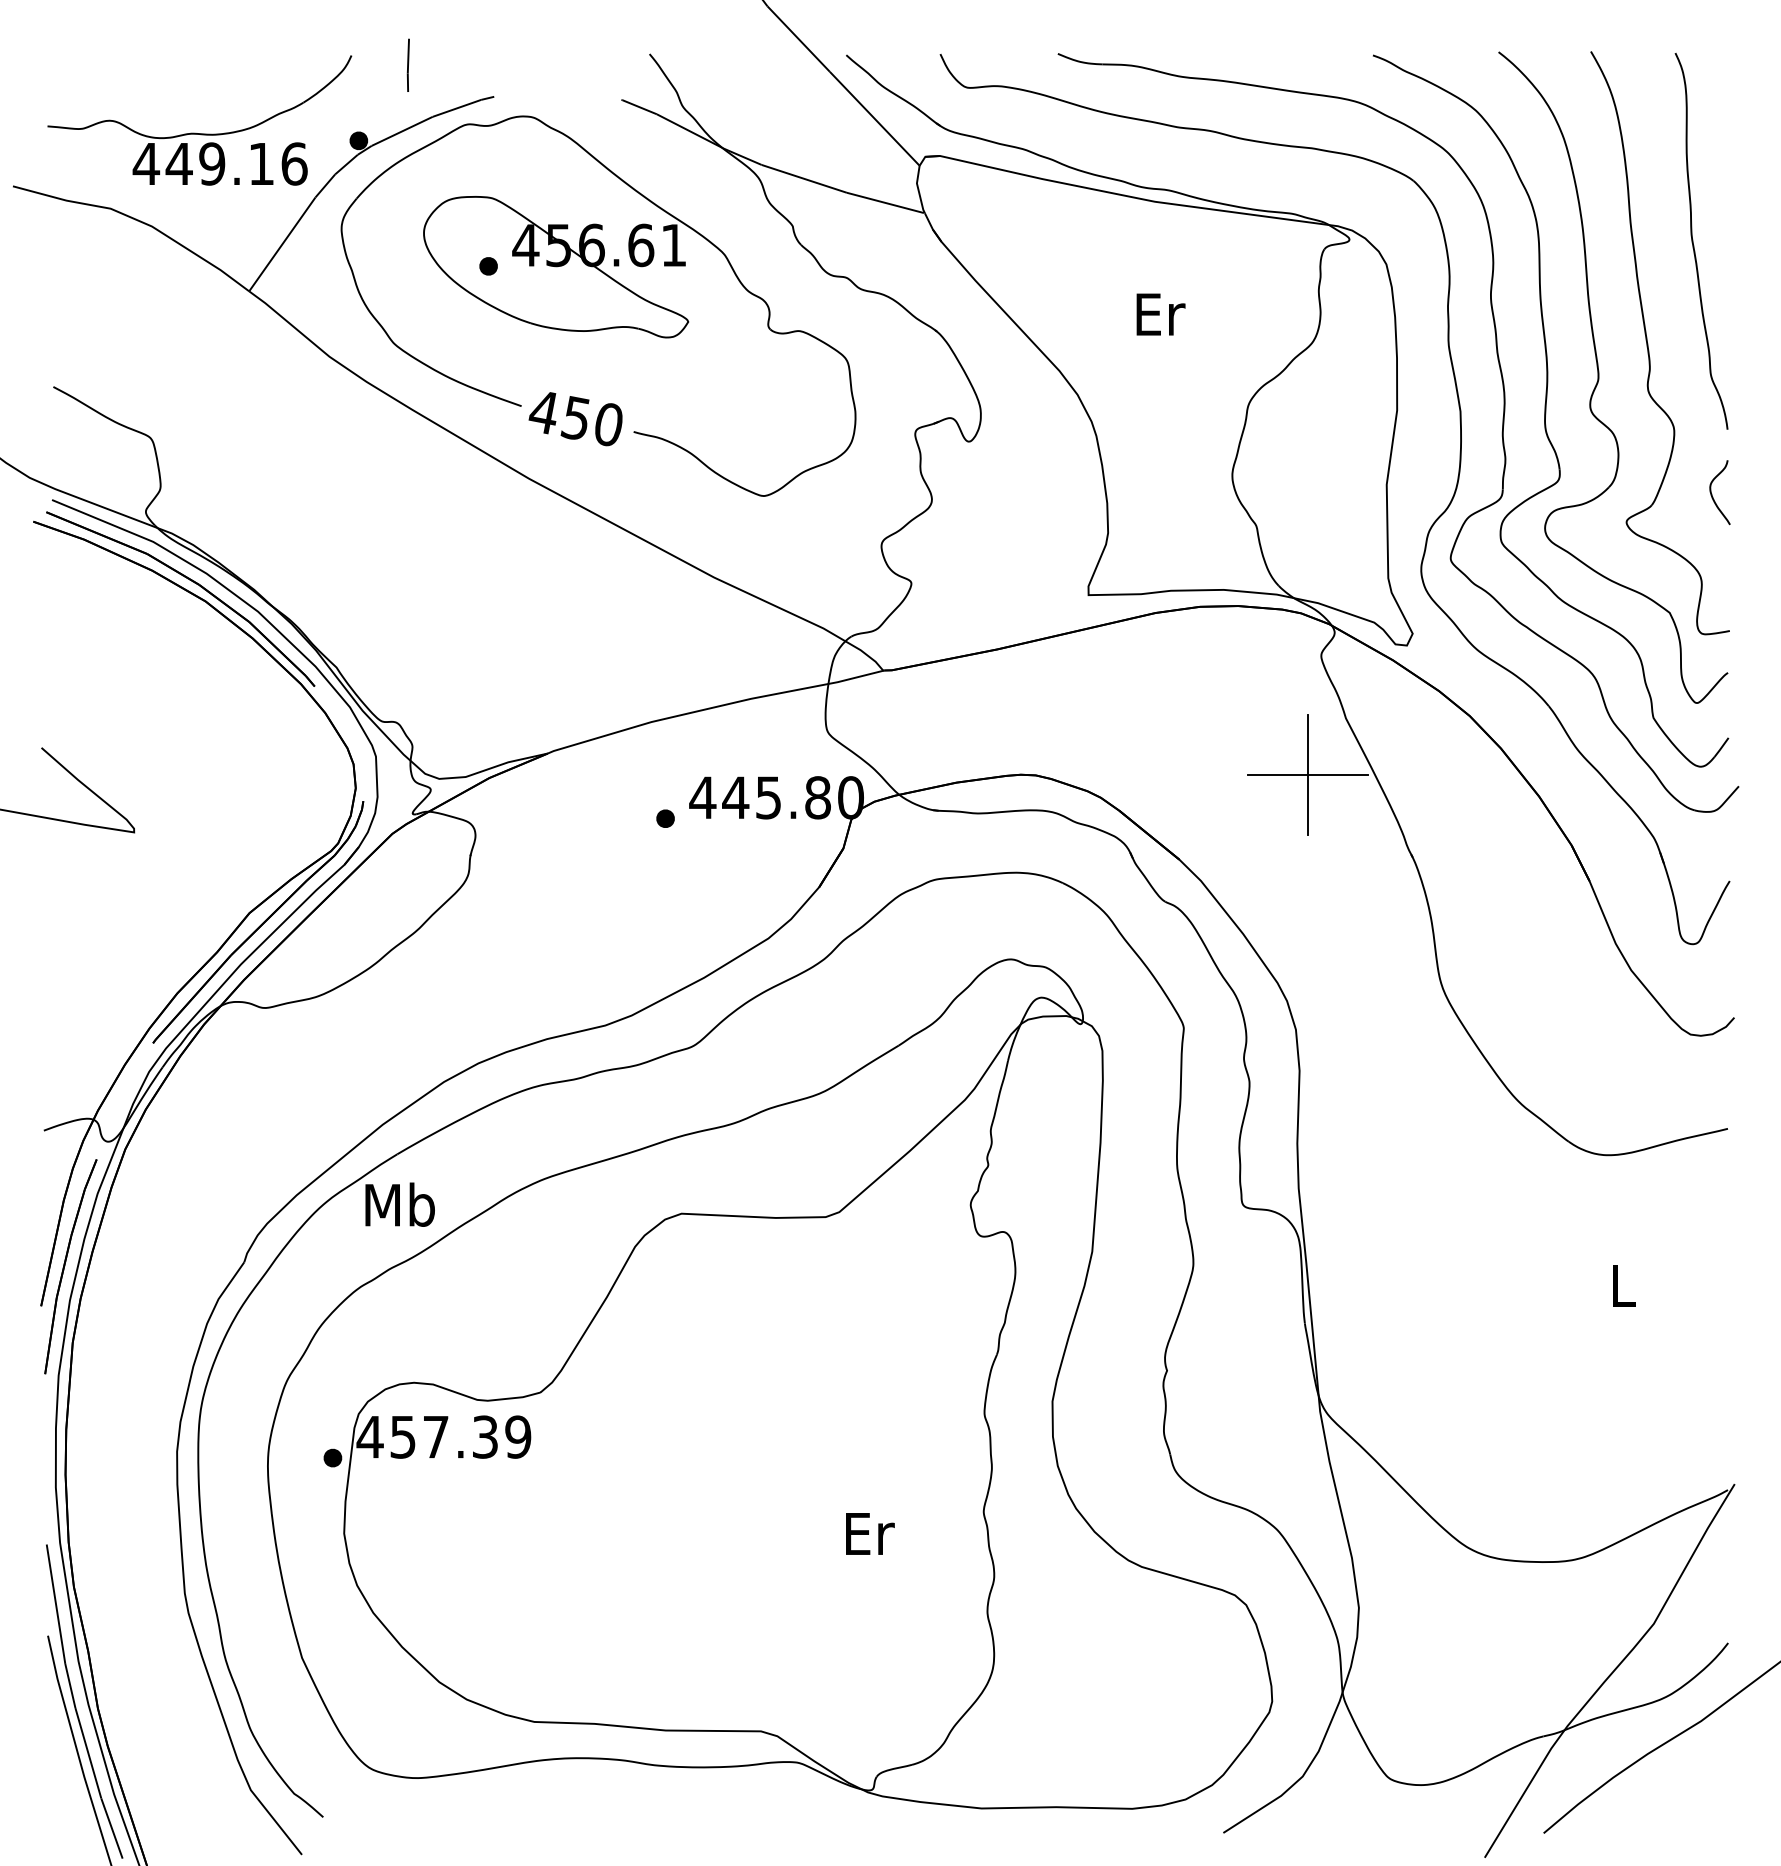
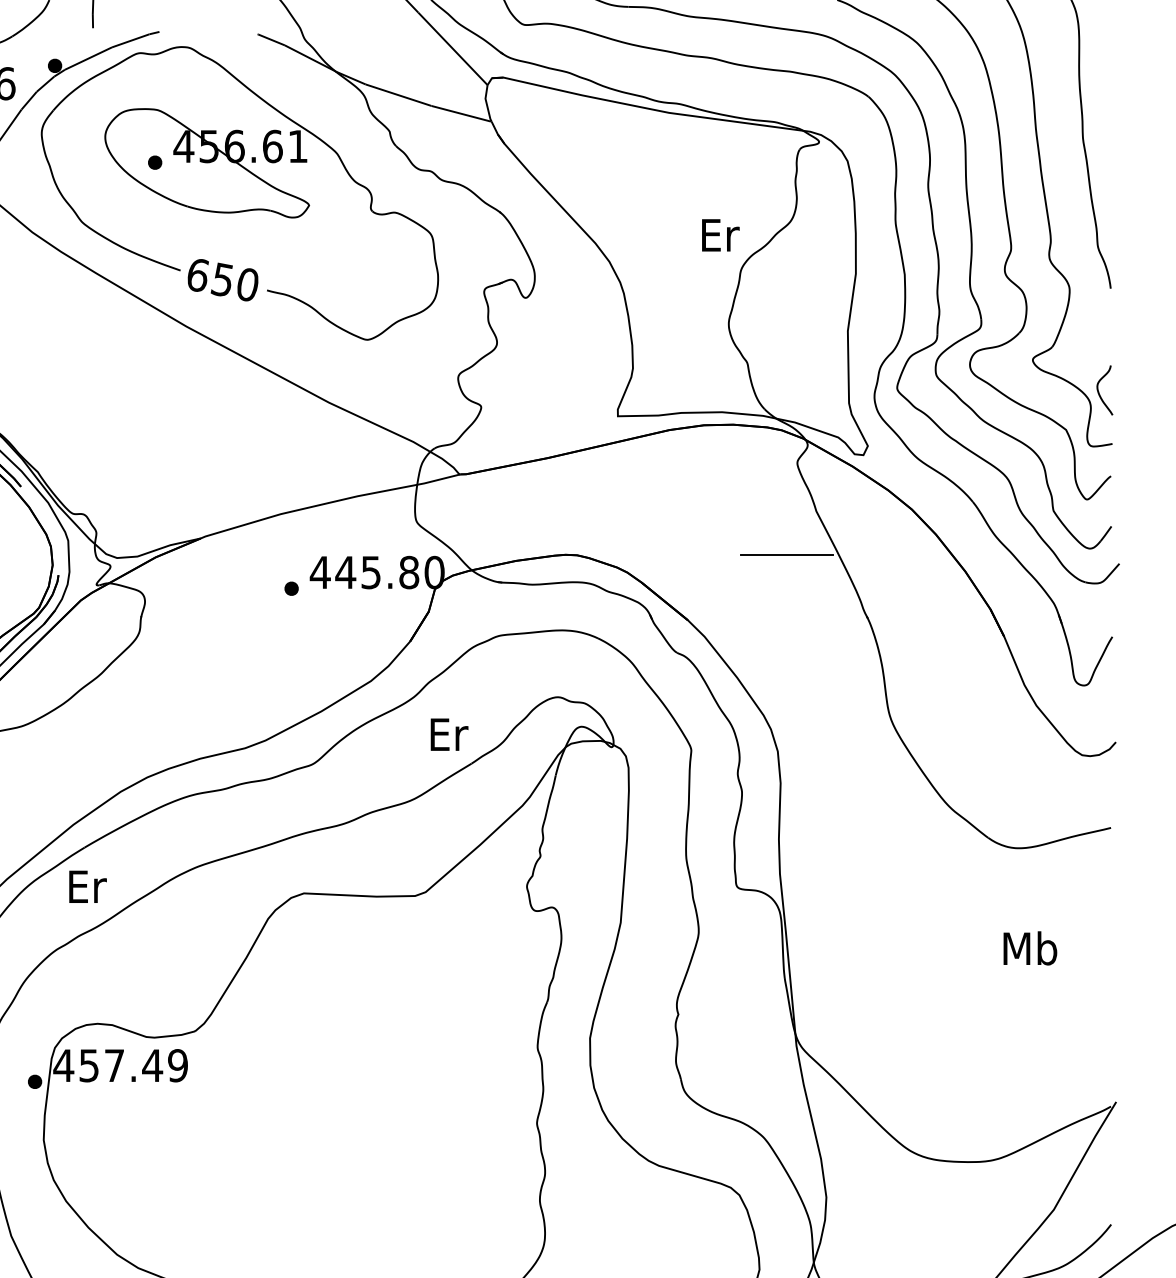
text: (1160, 314) -> (720, 235), moved
text: (543, 412) -> (197, 275), 450 -> 650
curve: (1712, 494) -> (1099, 391), moved
line: (1307, 774) -> (786, 554), removed
text: (399, 1204) -> (86, 886), Mb -> Er
text: (1623, 1284) -> (1030, 947), L -> Mb
text: (484, 1436) -> (151, 1065), 457.39 -> 457.49
text: (870, 1533) -> (449, 734), moved

